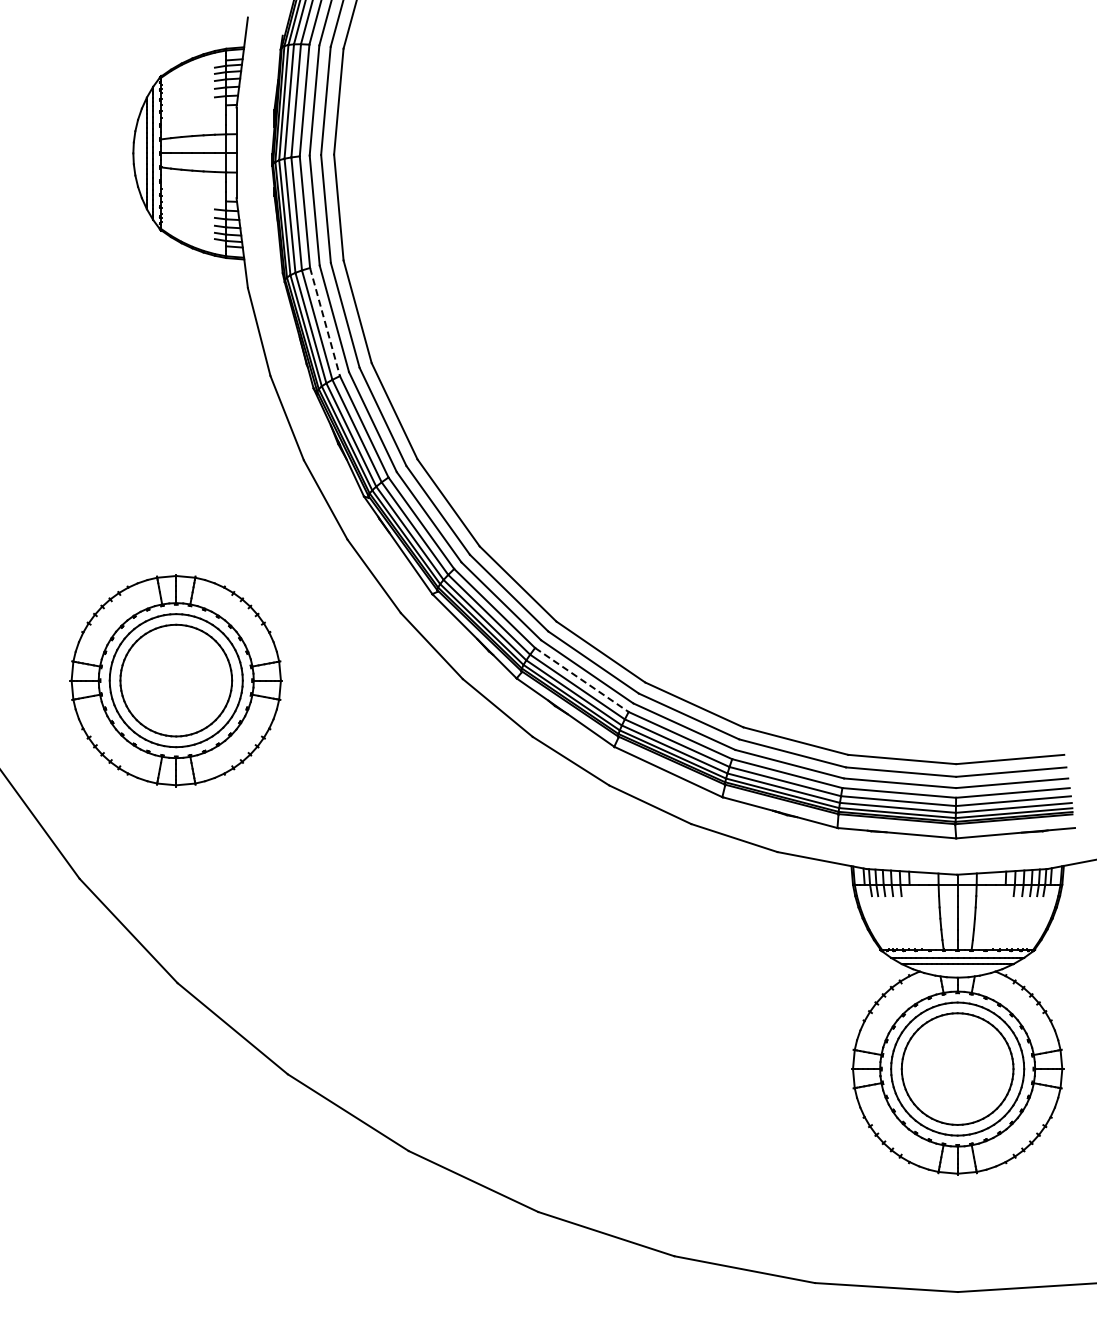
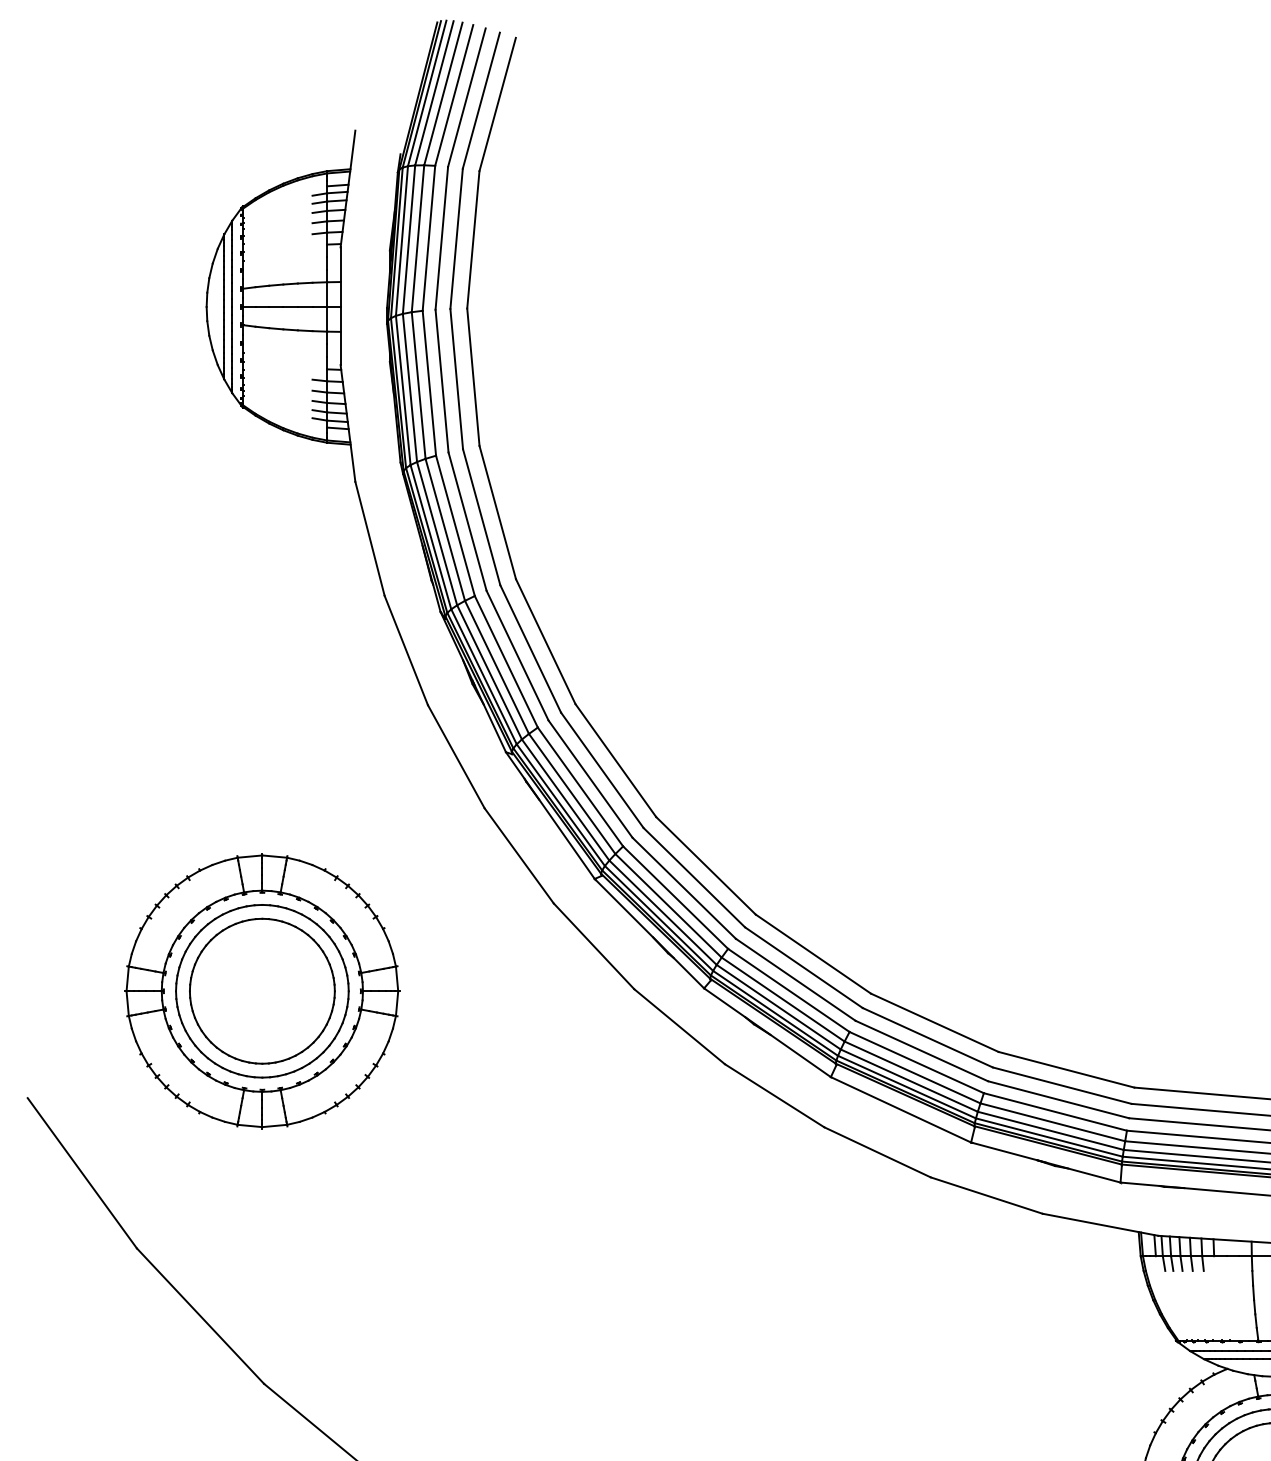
line: (325, 322) -> (456, 526), dashed -> solid
line: (581, 680) -> (788, 991), dashed -> solid

